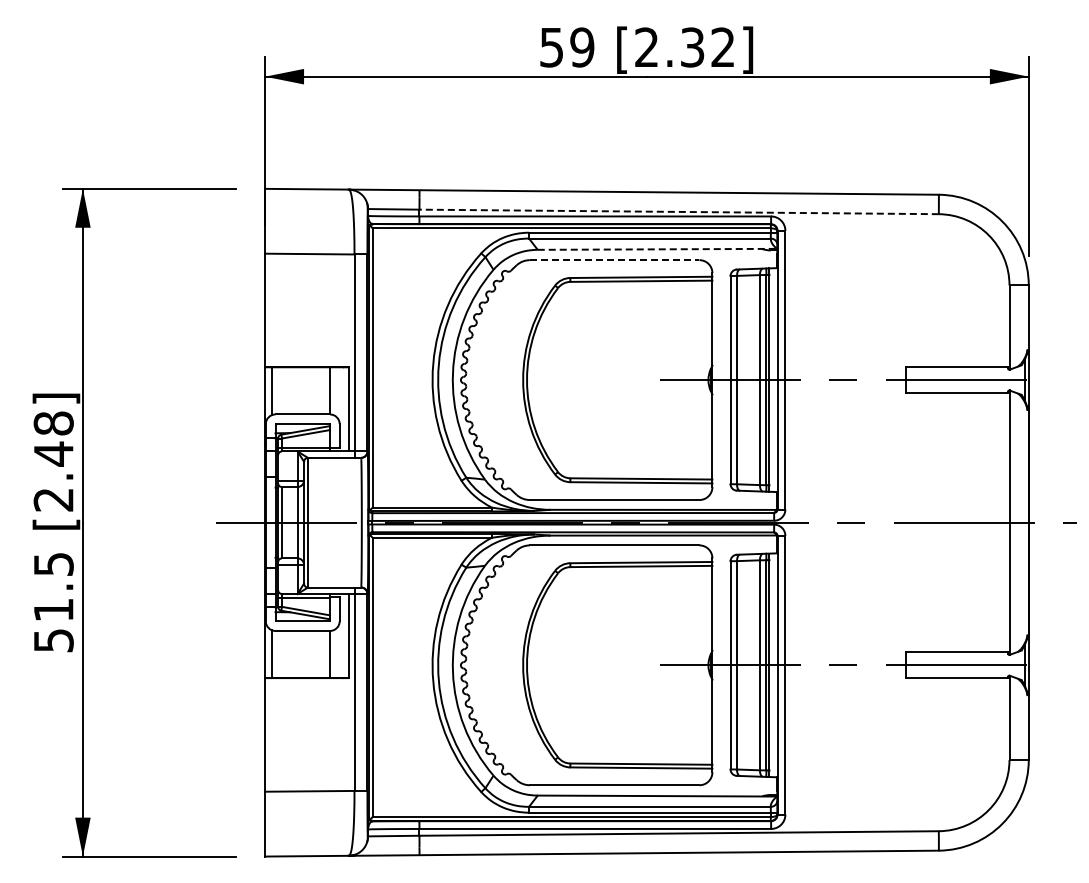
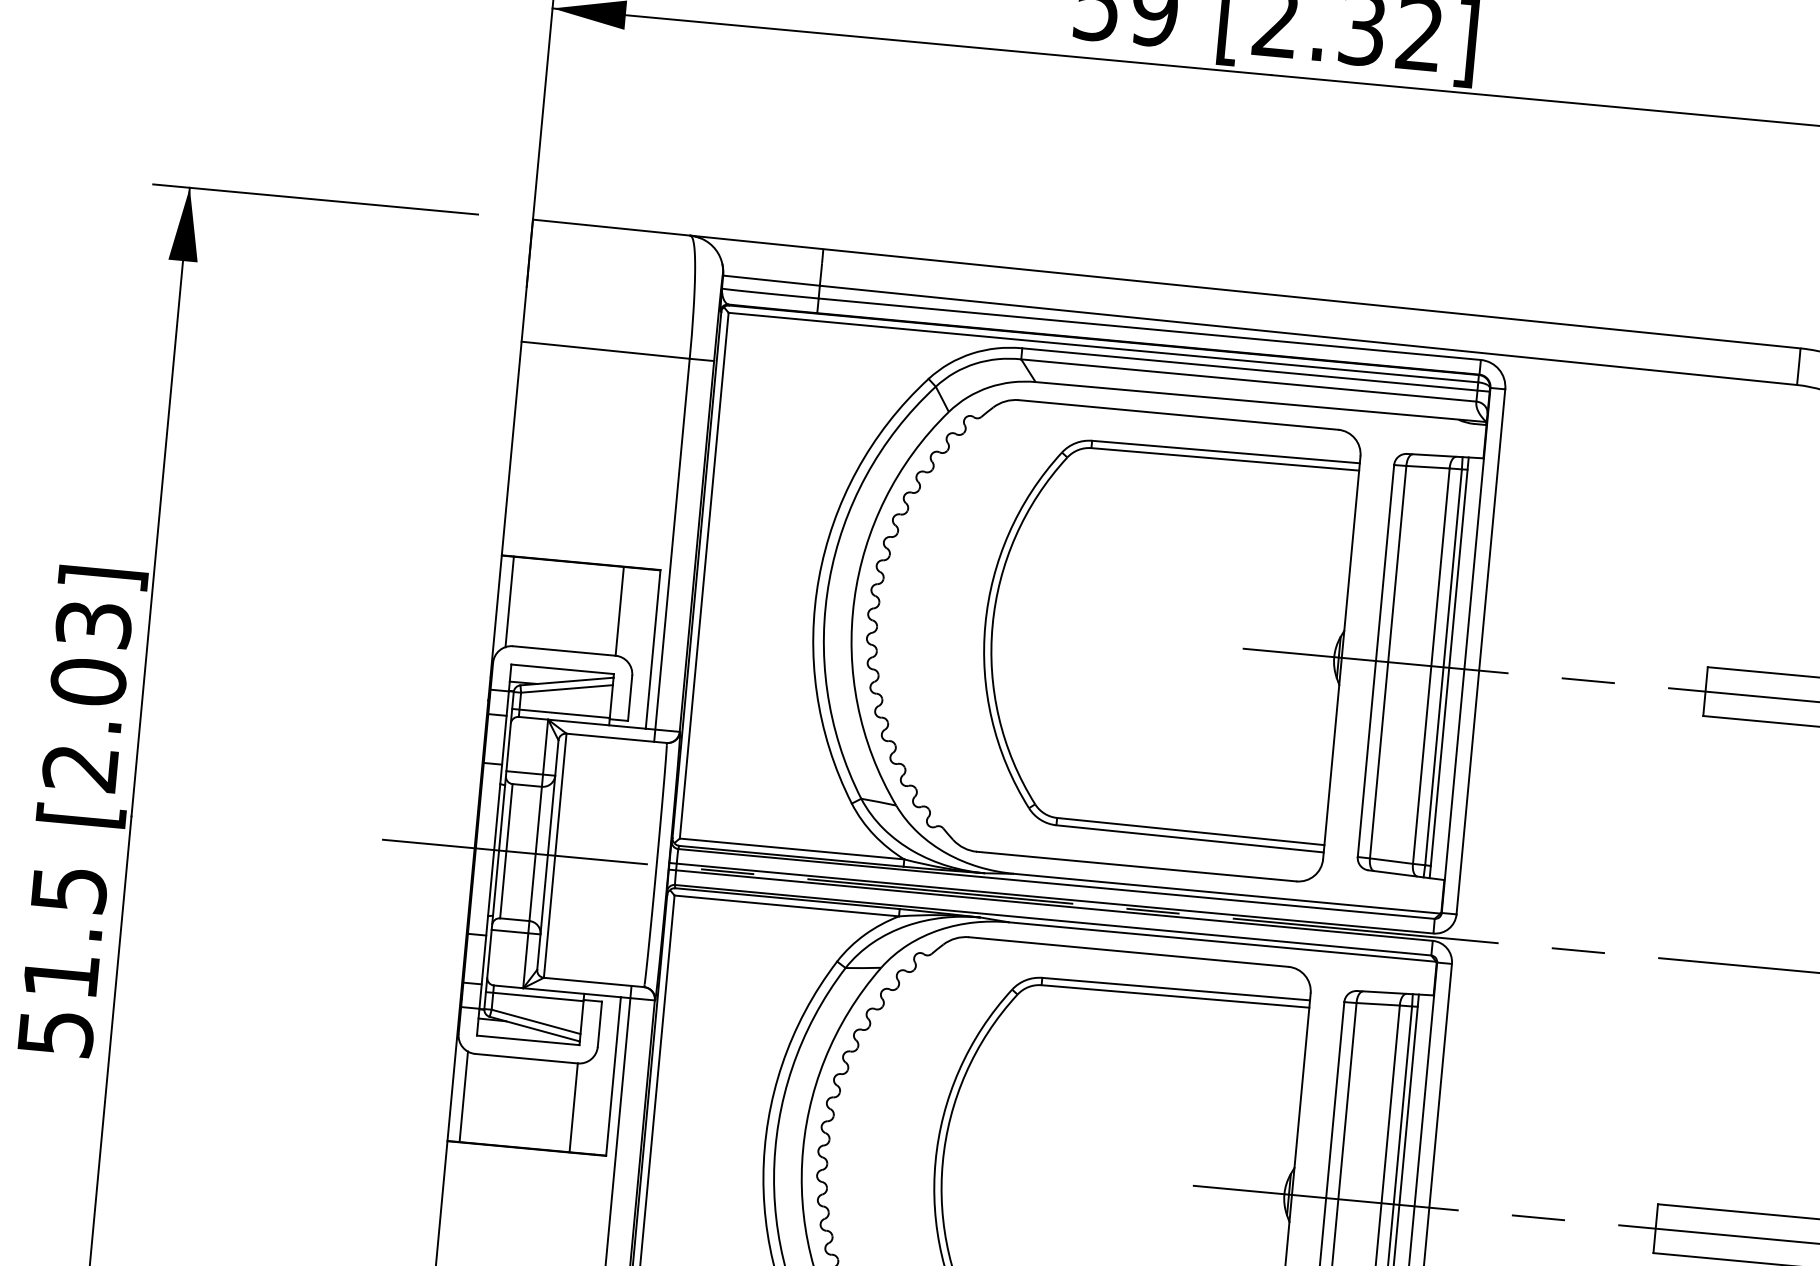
line: (679, 211) -> (1309, 334), dashed -> solid
line: (657, 249) -> (1261, 402), dashed -> solid
line: (614, 260) -> (1178, 415), dashed -> solid
text: (53, 438) -> (90, 652), [2.48] -> [2.03]

